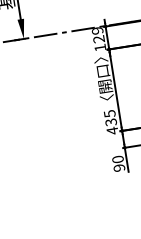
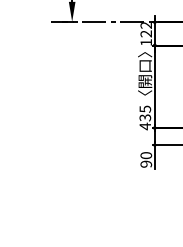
text: (97, 29) -> (146, 24), 129 -> 122

